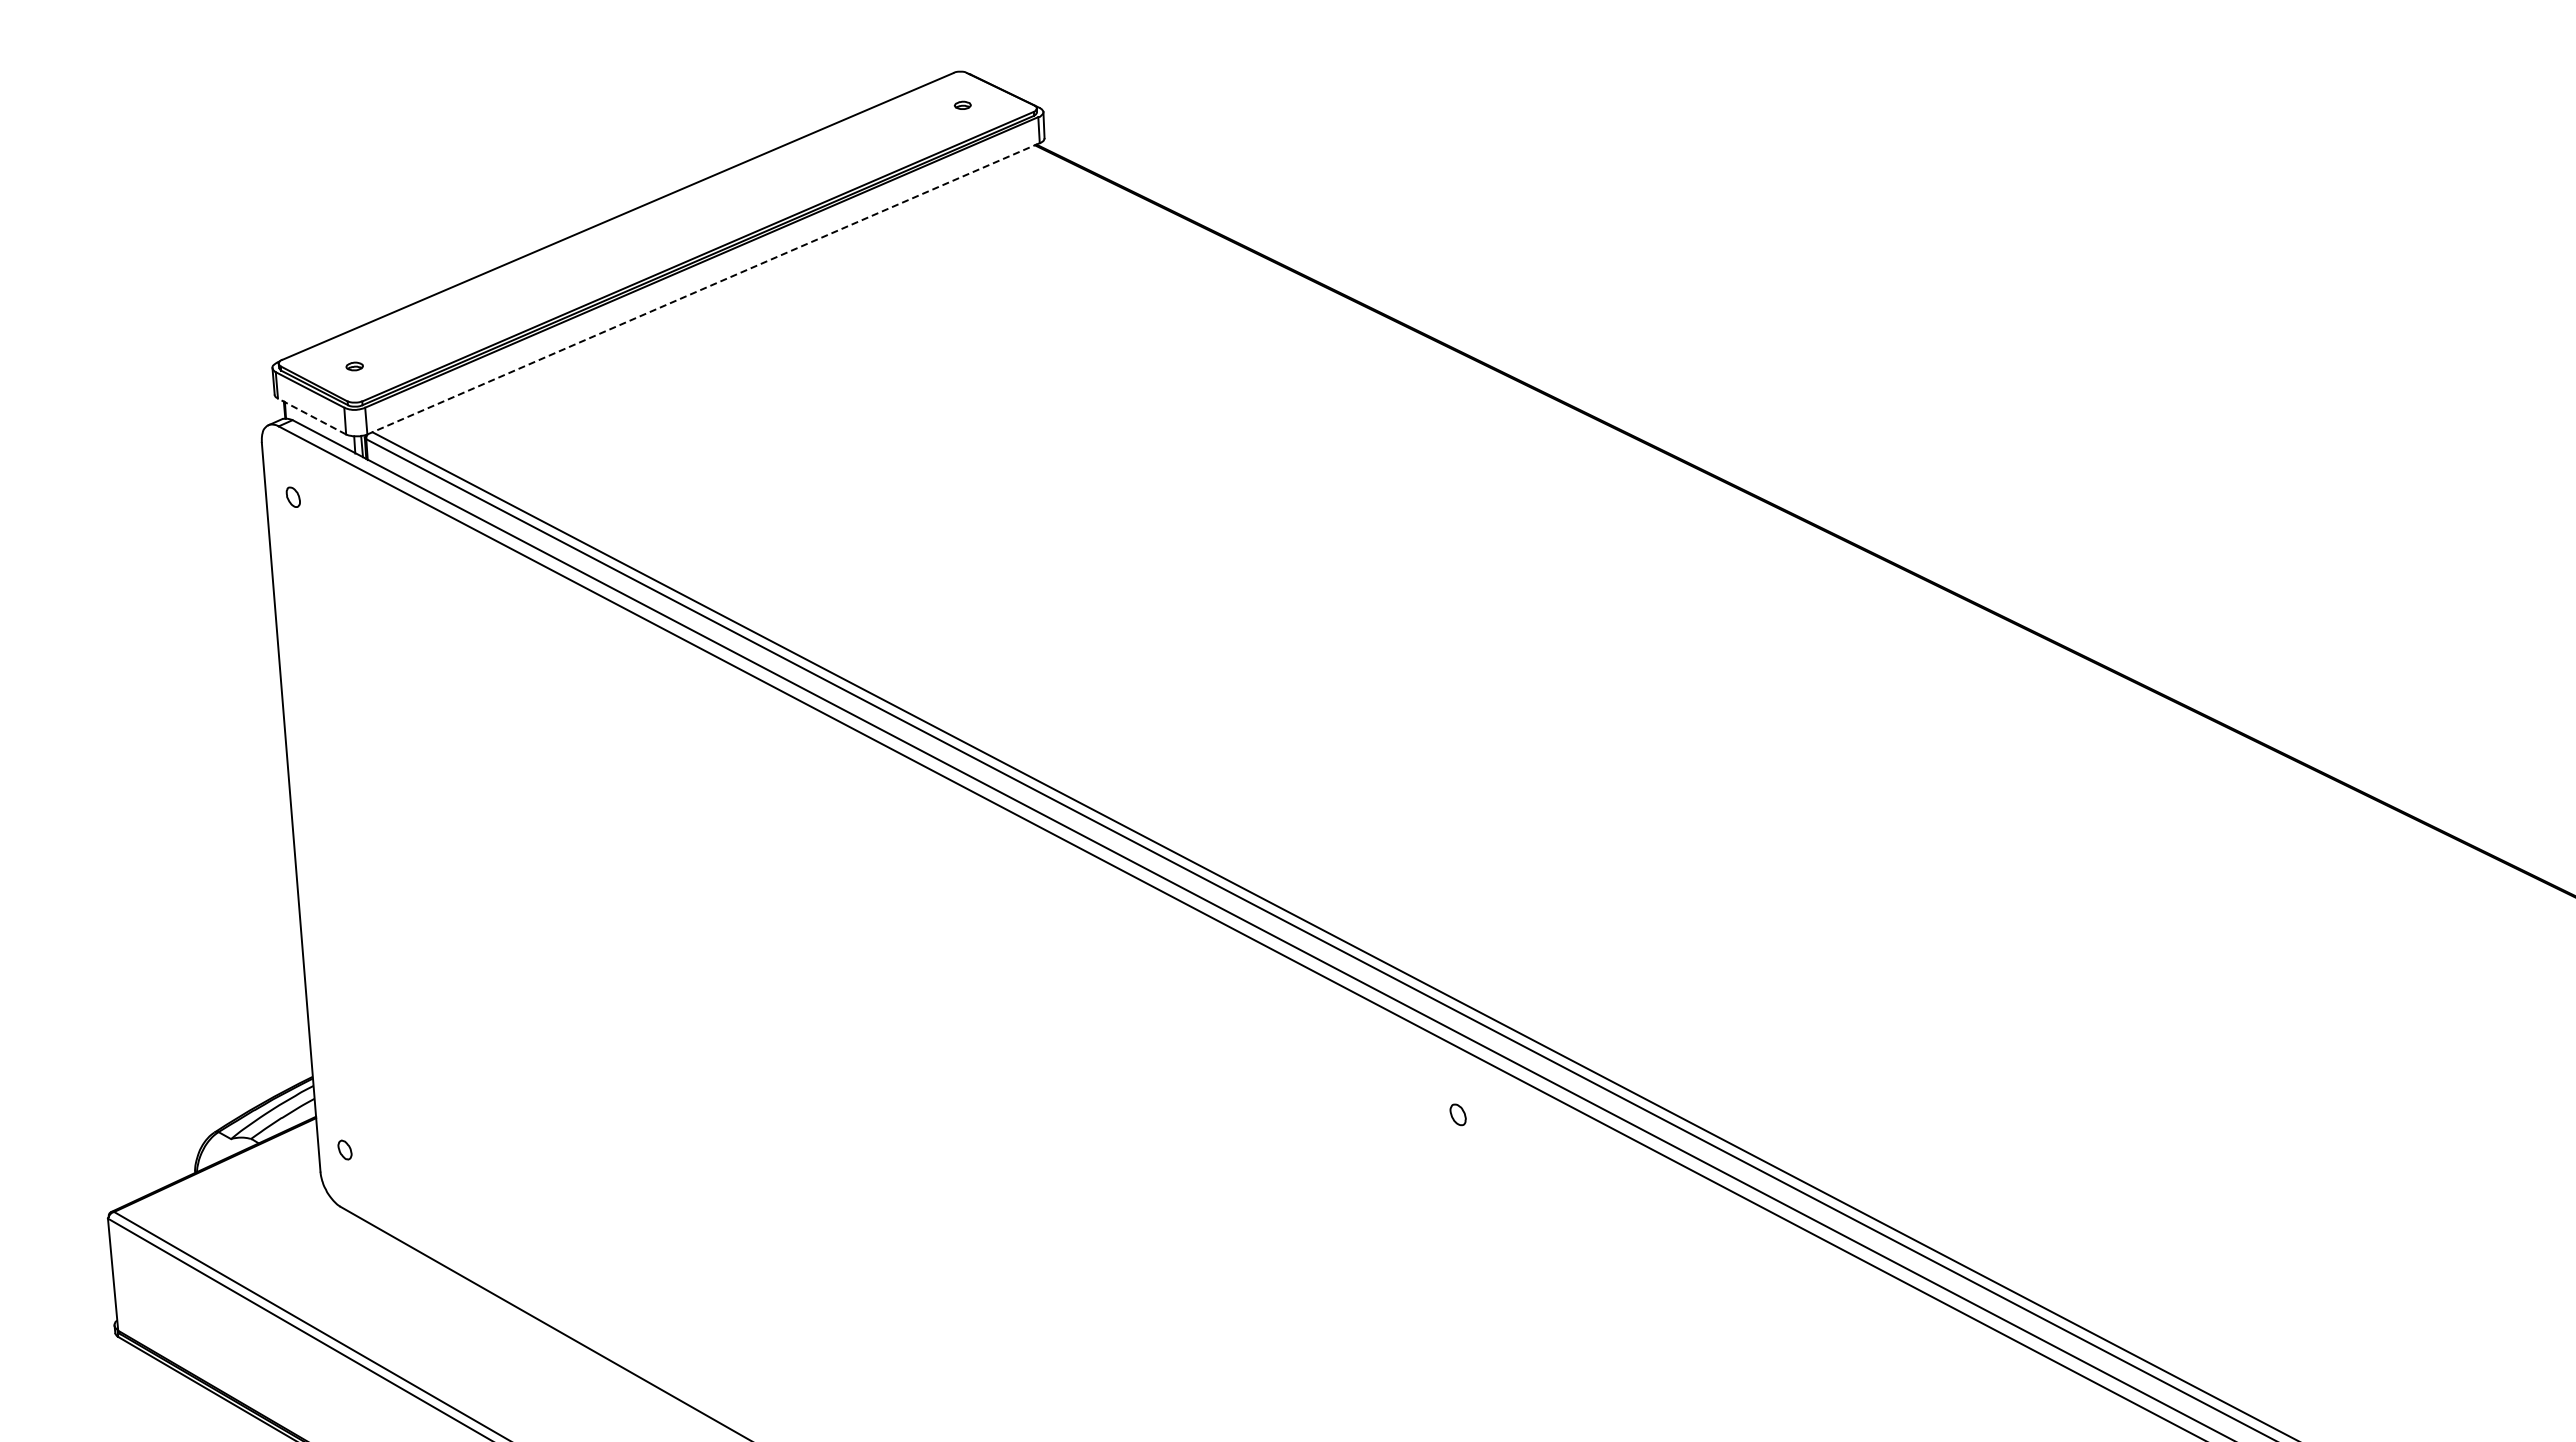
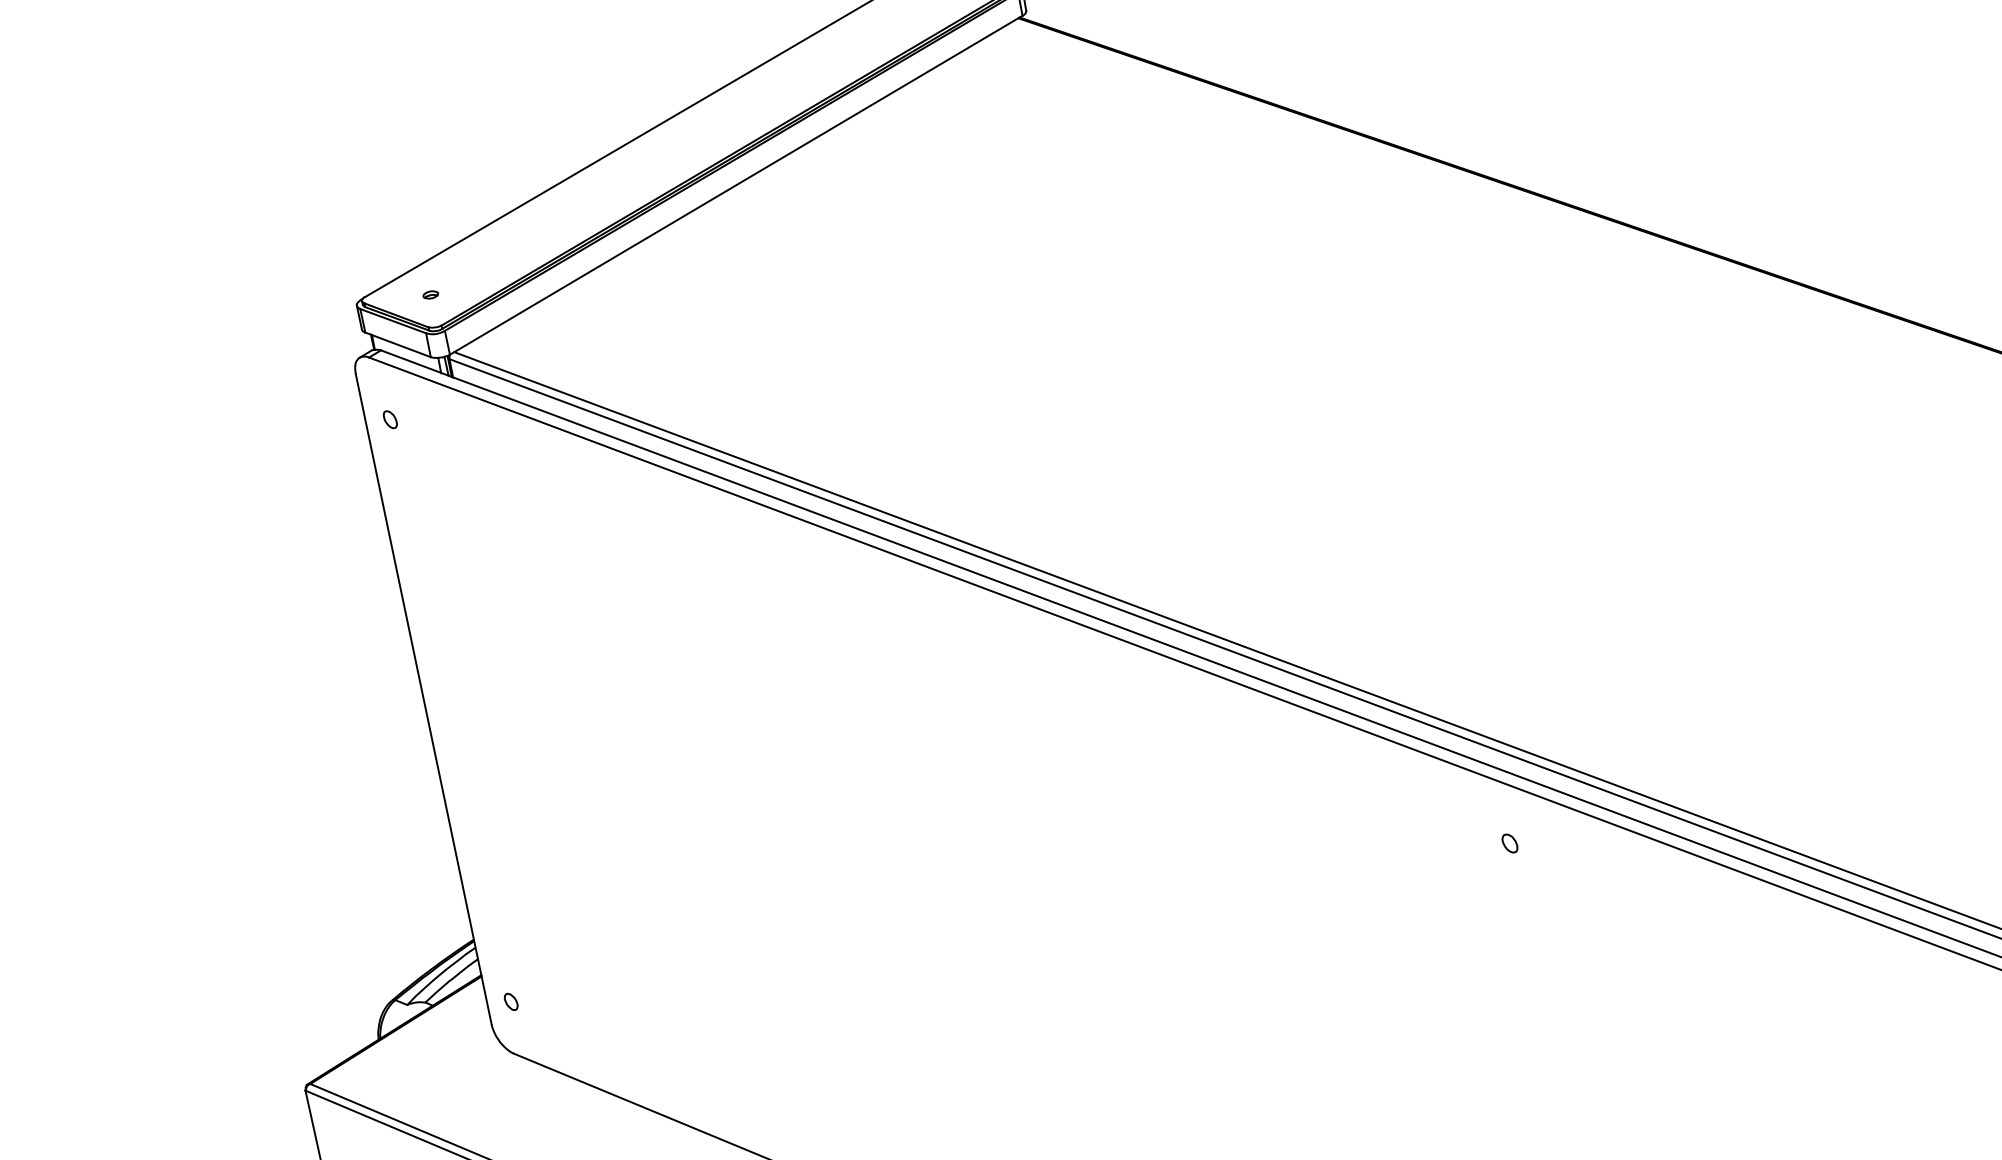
line: (703, 289) -> (736, 185), dashed -> solid
line: (312, 416) -> (398, 344), dashed -> solid

